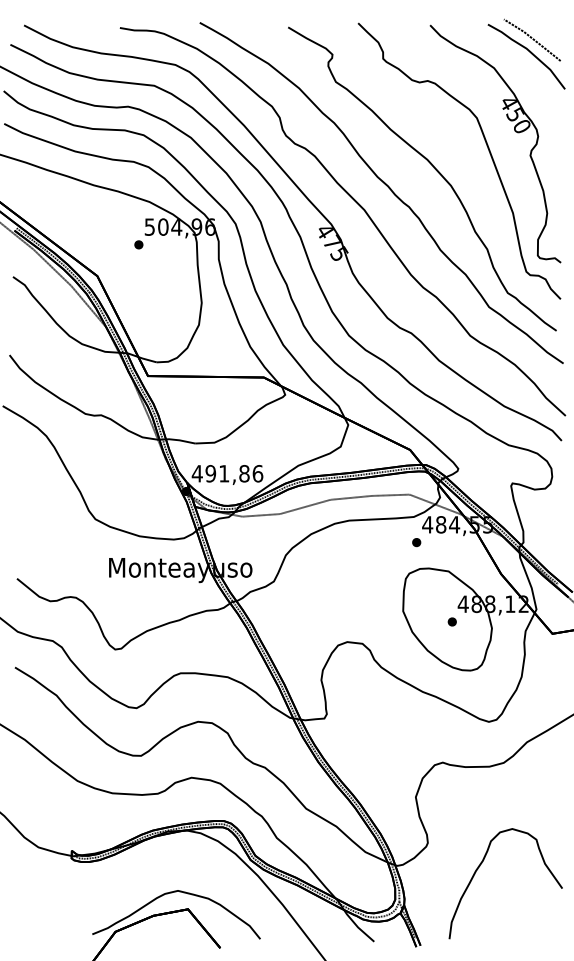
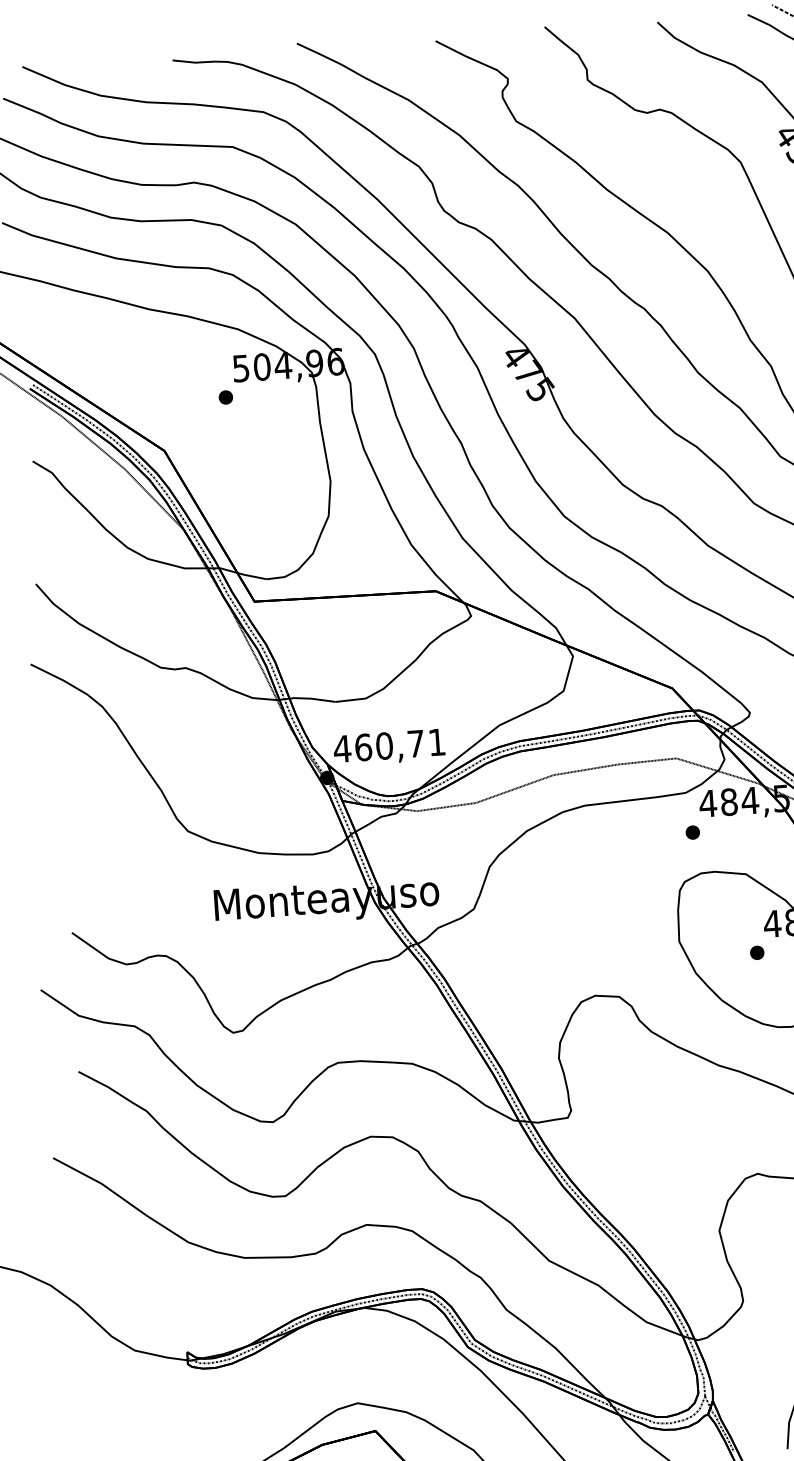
text: (234, 473) -> (400, 744), 491,86 -> 460,71

